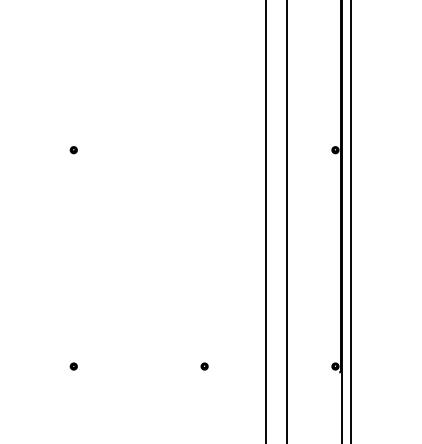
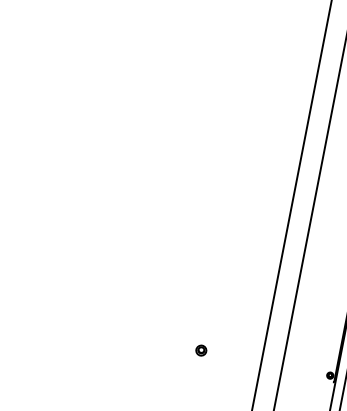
part: (73, 150) -> (113, 112), removed
part: (73, 366) -> (71, 325), removed
part: (204, 366) -> (201, 350), size x1.6

